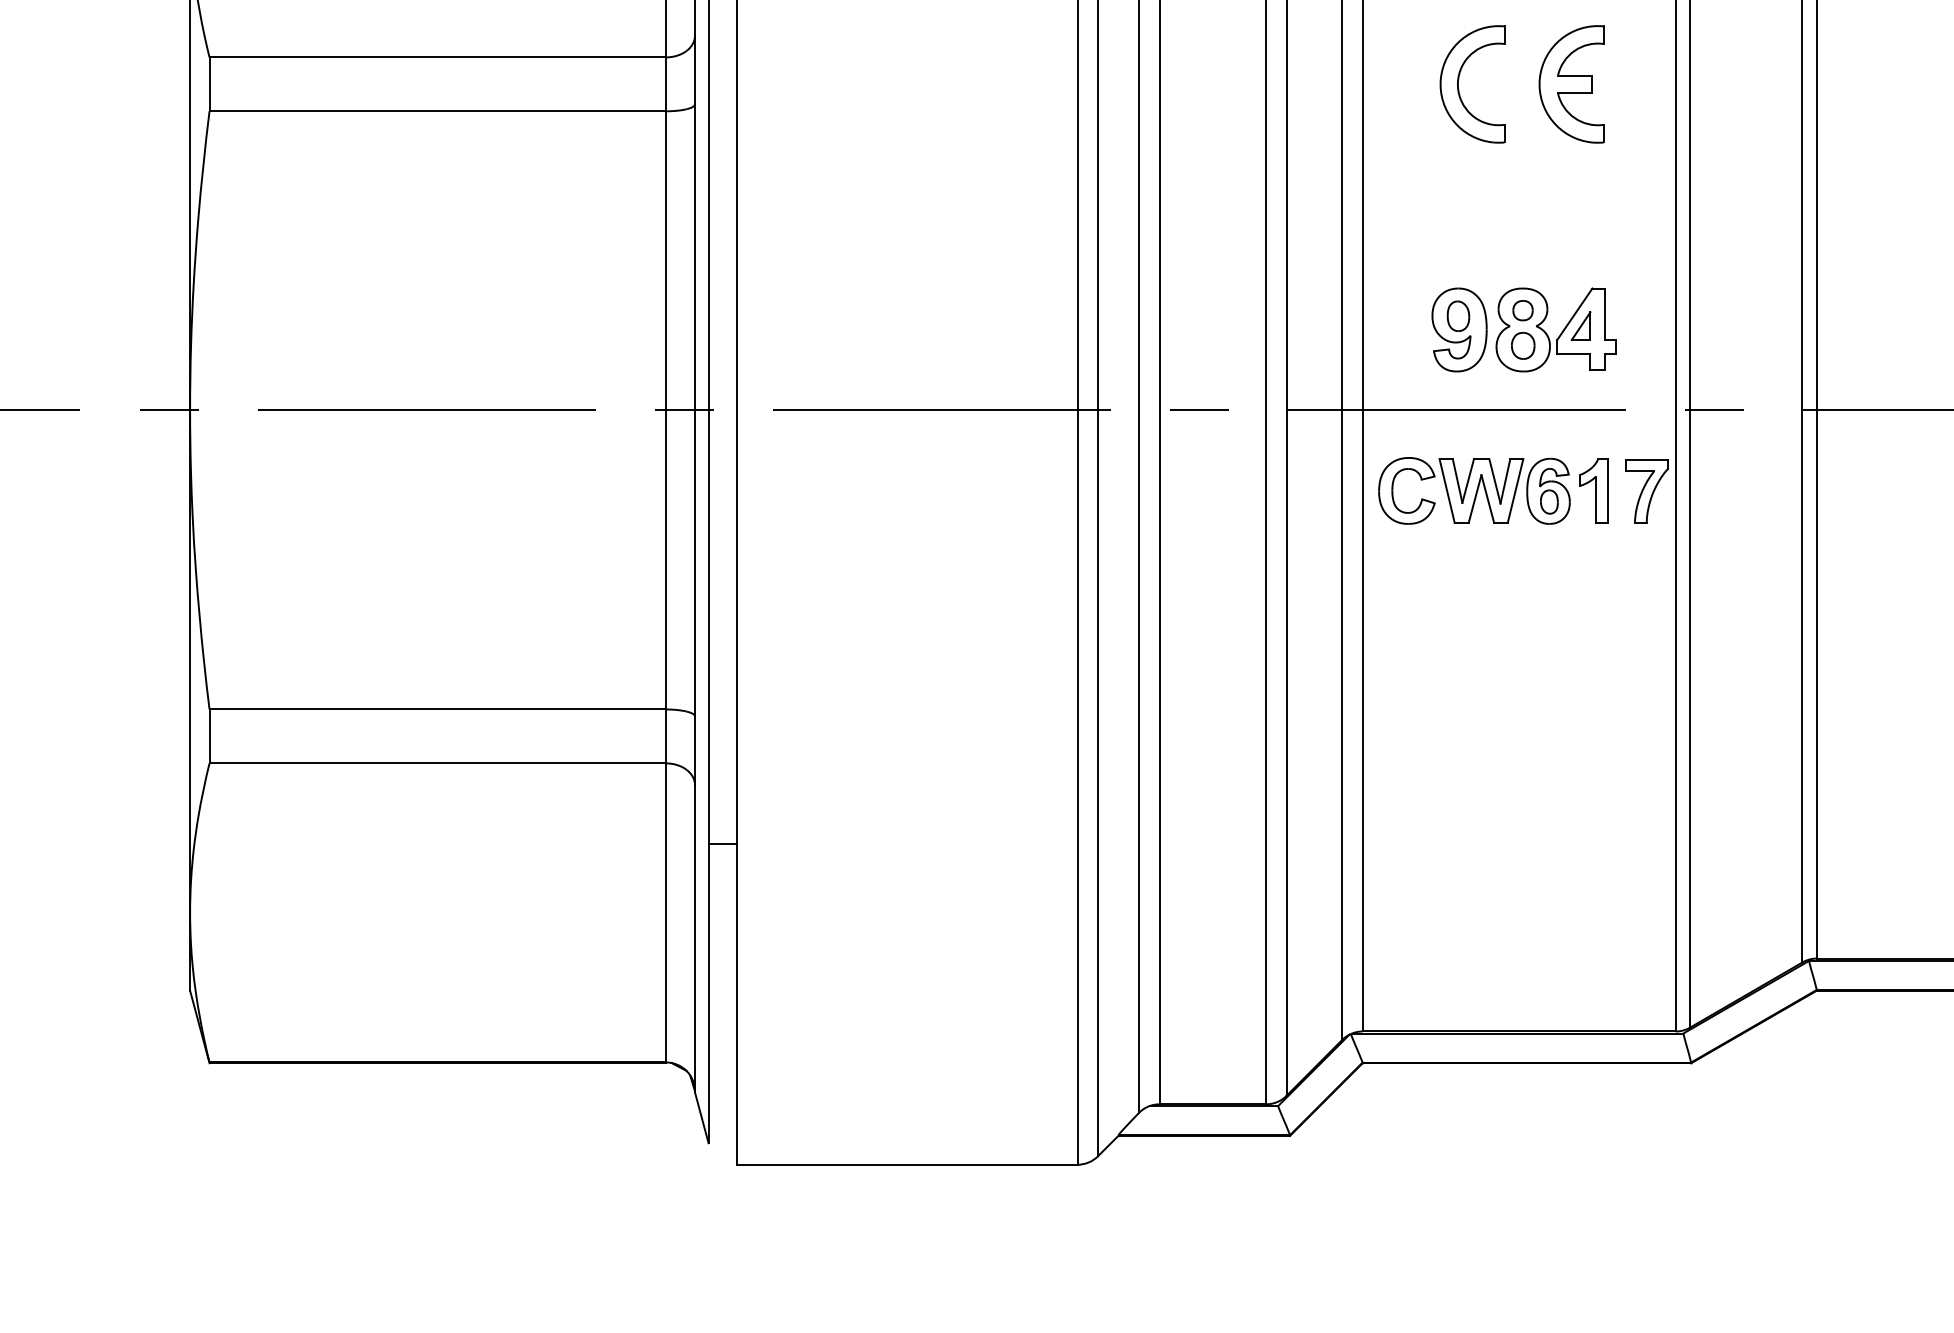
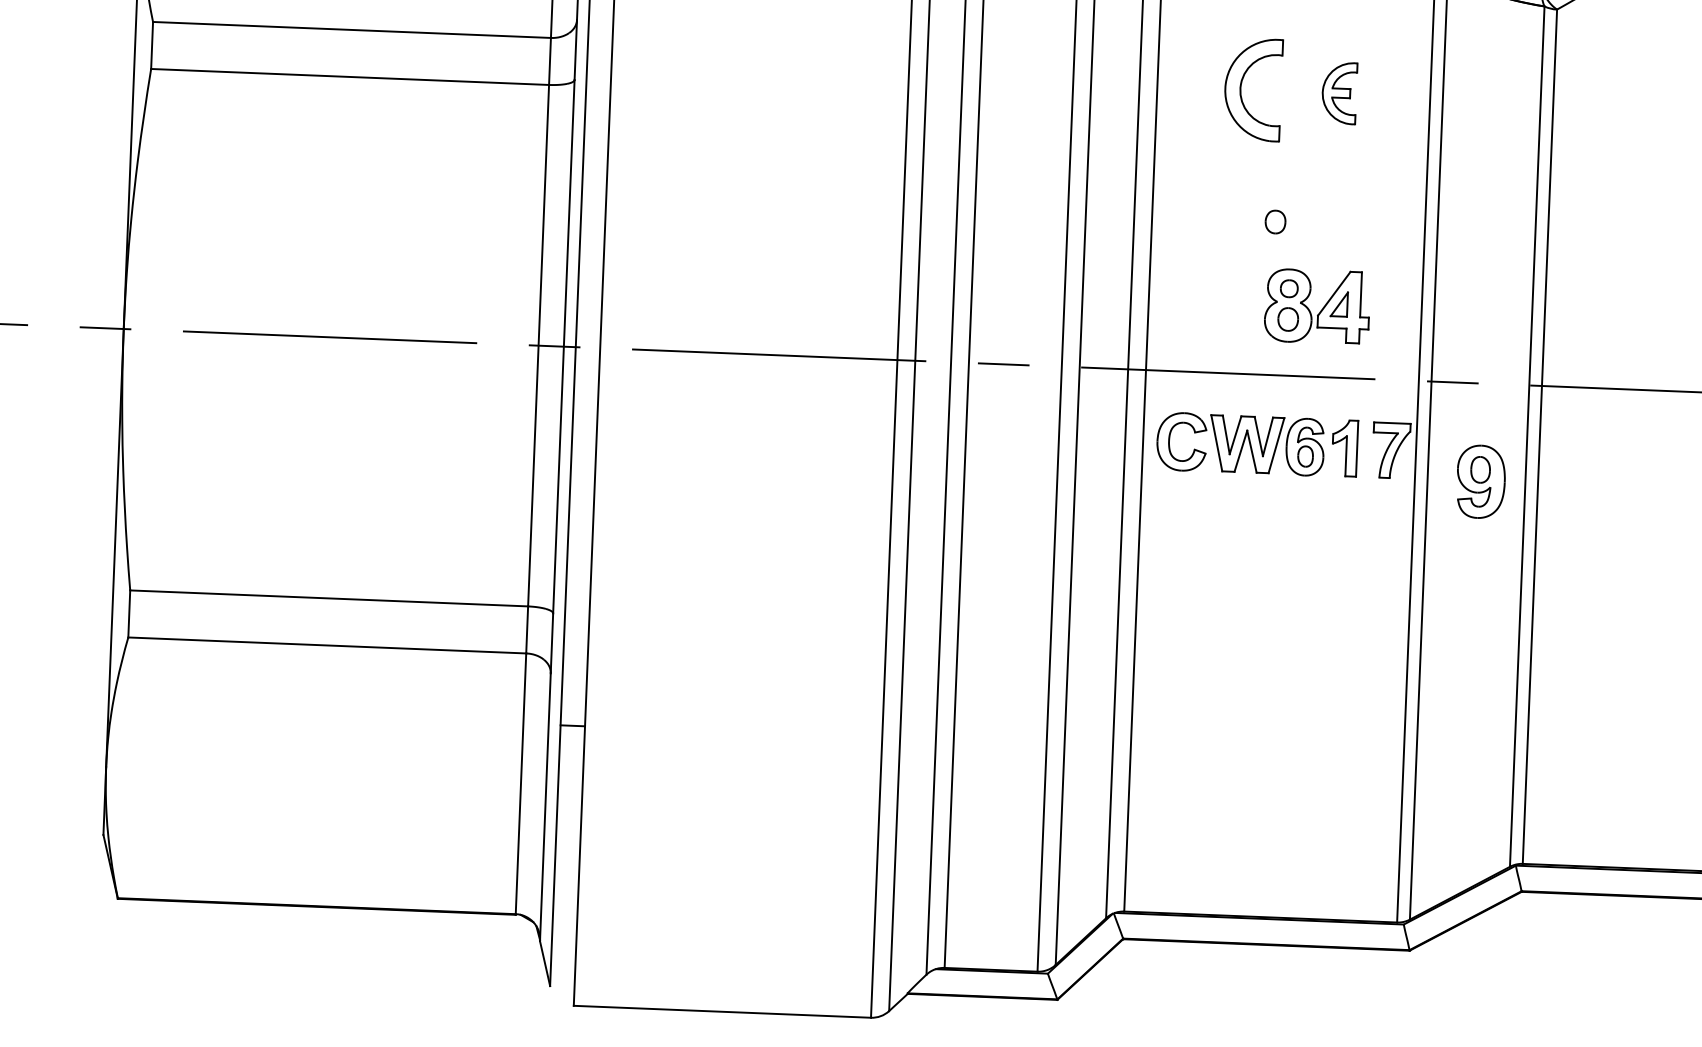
part: (1571, 84) -> (1339, 93), size x0.6
part: (1504, 234) -> (1275, 221), added
part: (1459, 329) -> (1481, 481), moved

